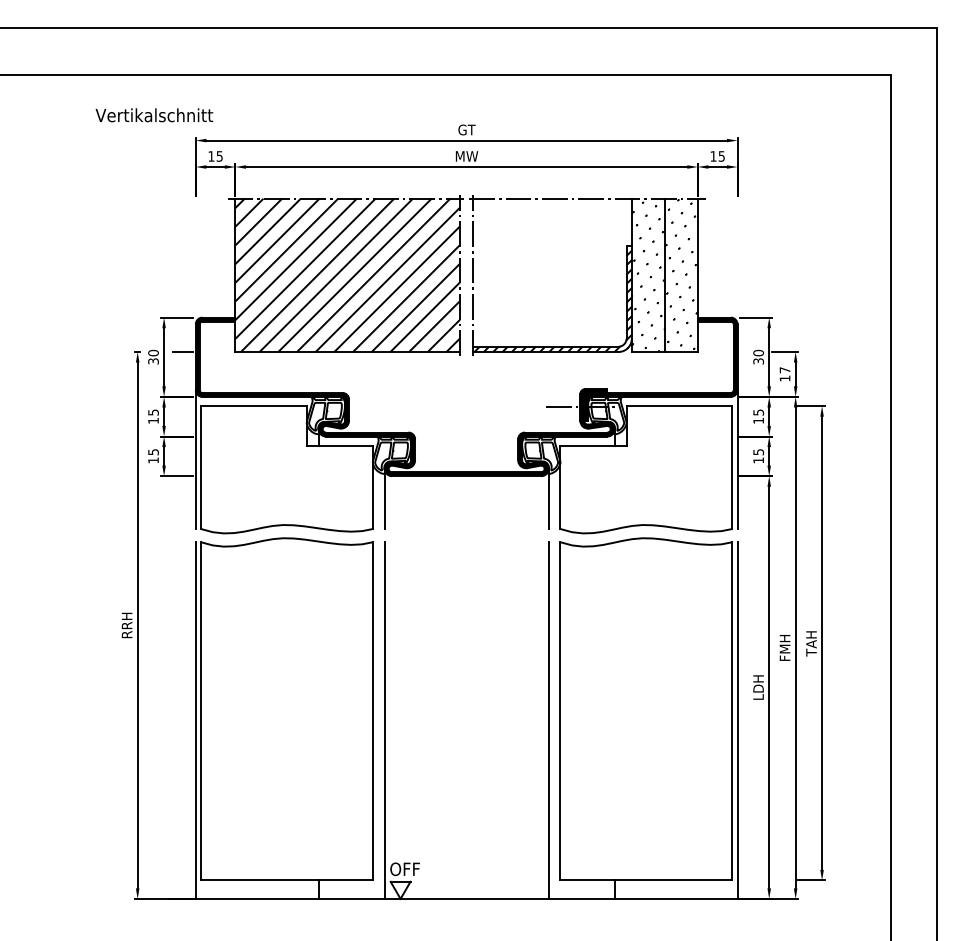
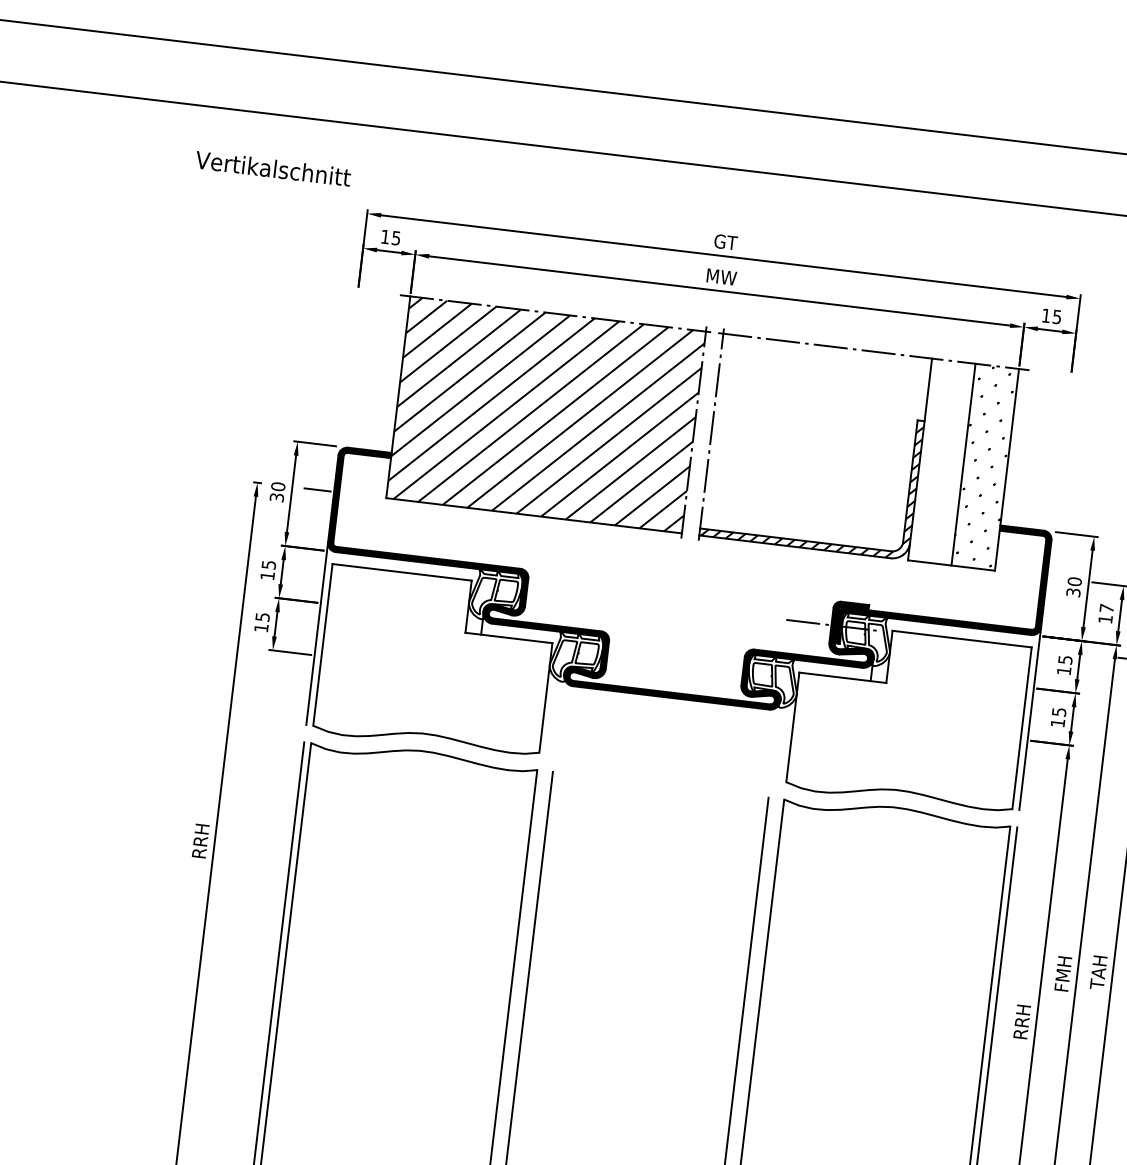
text: (154, 115) -> (273, 168), moved
hatch: (647, 276) -> (940, 463), removed
line: (384, 498) -> (559, 714), removed
line: (548, 498) -> (775, 740), removed
text: (758, 687) -> (1022, 1021), LDH -> RRH

